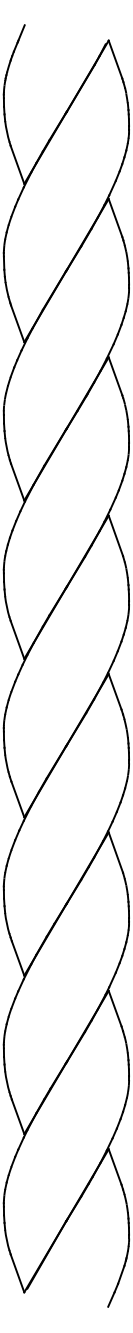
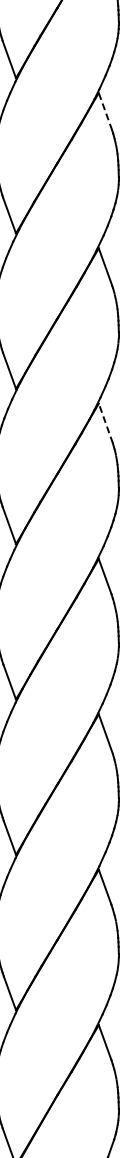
line: (115, 217) -> (105, 111), solid -> dashed
line: (115, 535) -> (105, 423), solid -> dashed

